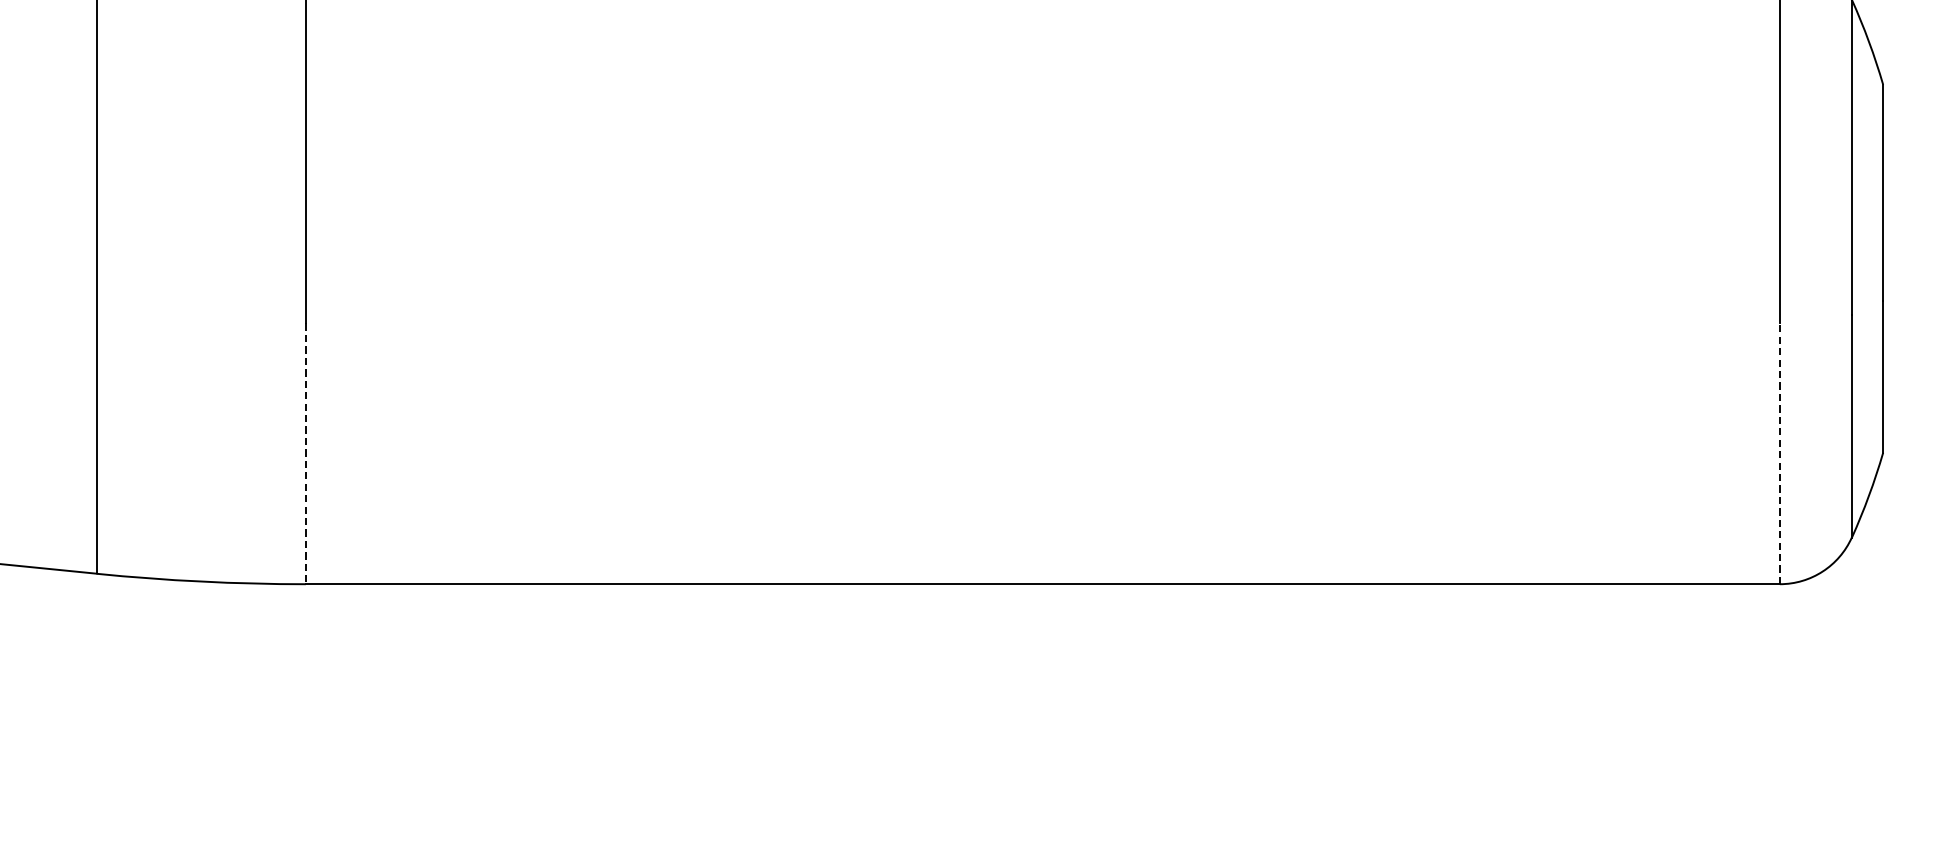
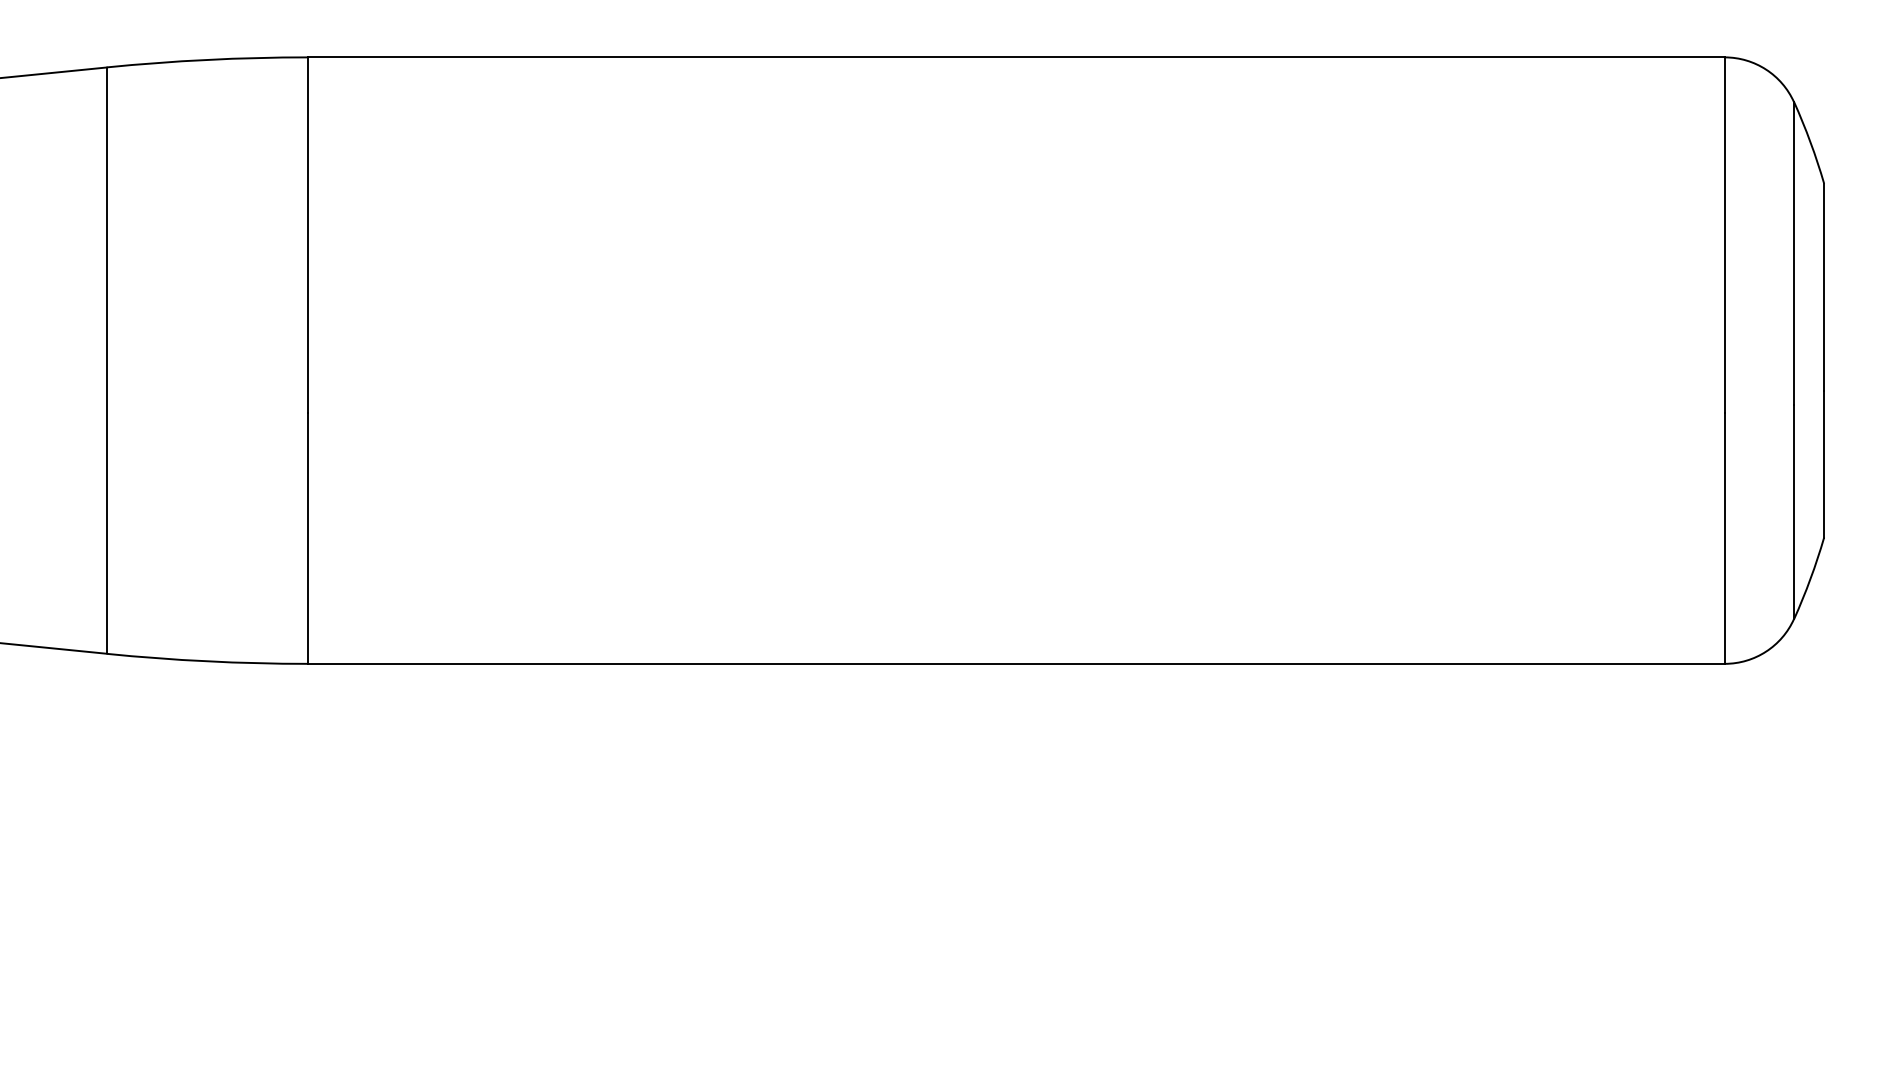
line: (1779, 453) -> (1724, 538), dashed -> solid
line: (305, 454) -> (307, 539), dashed -> solid

